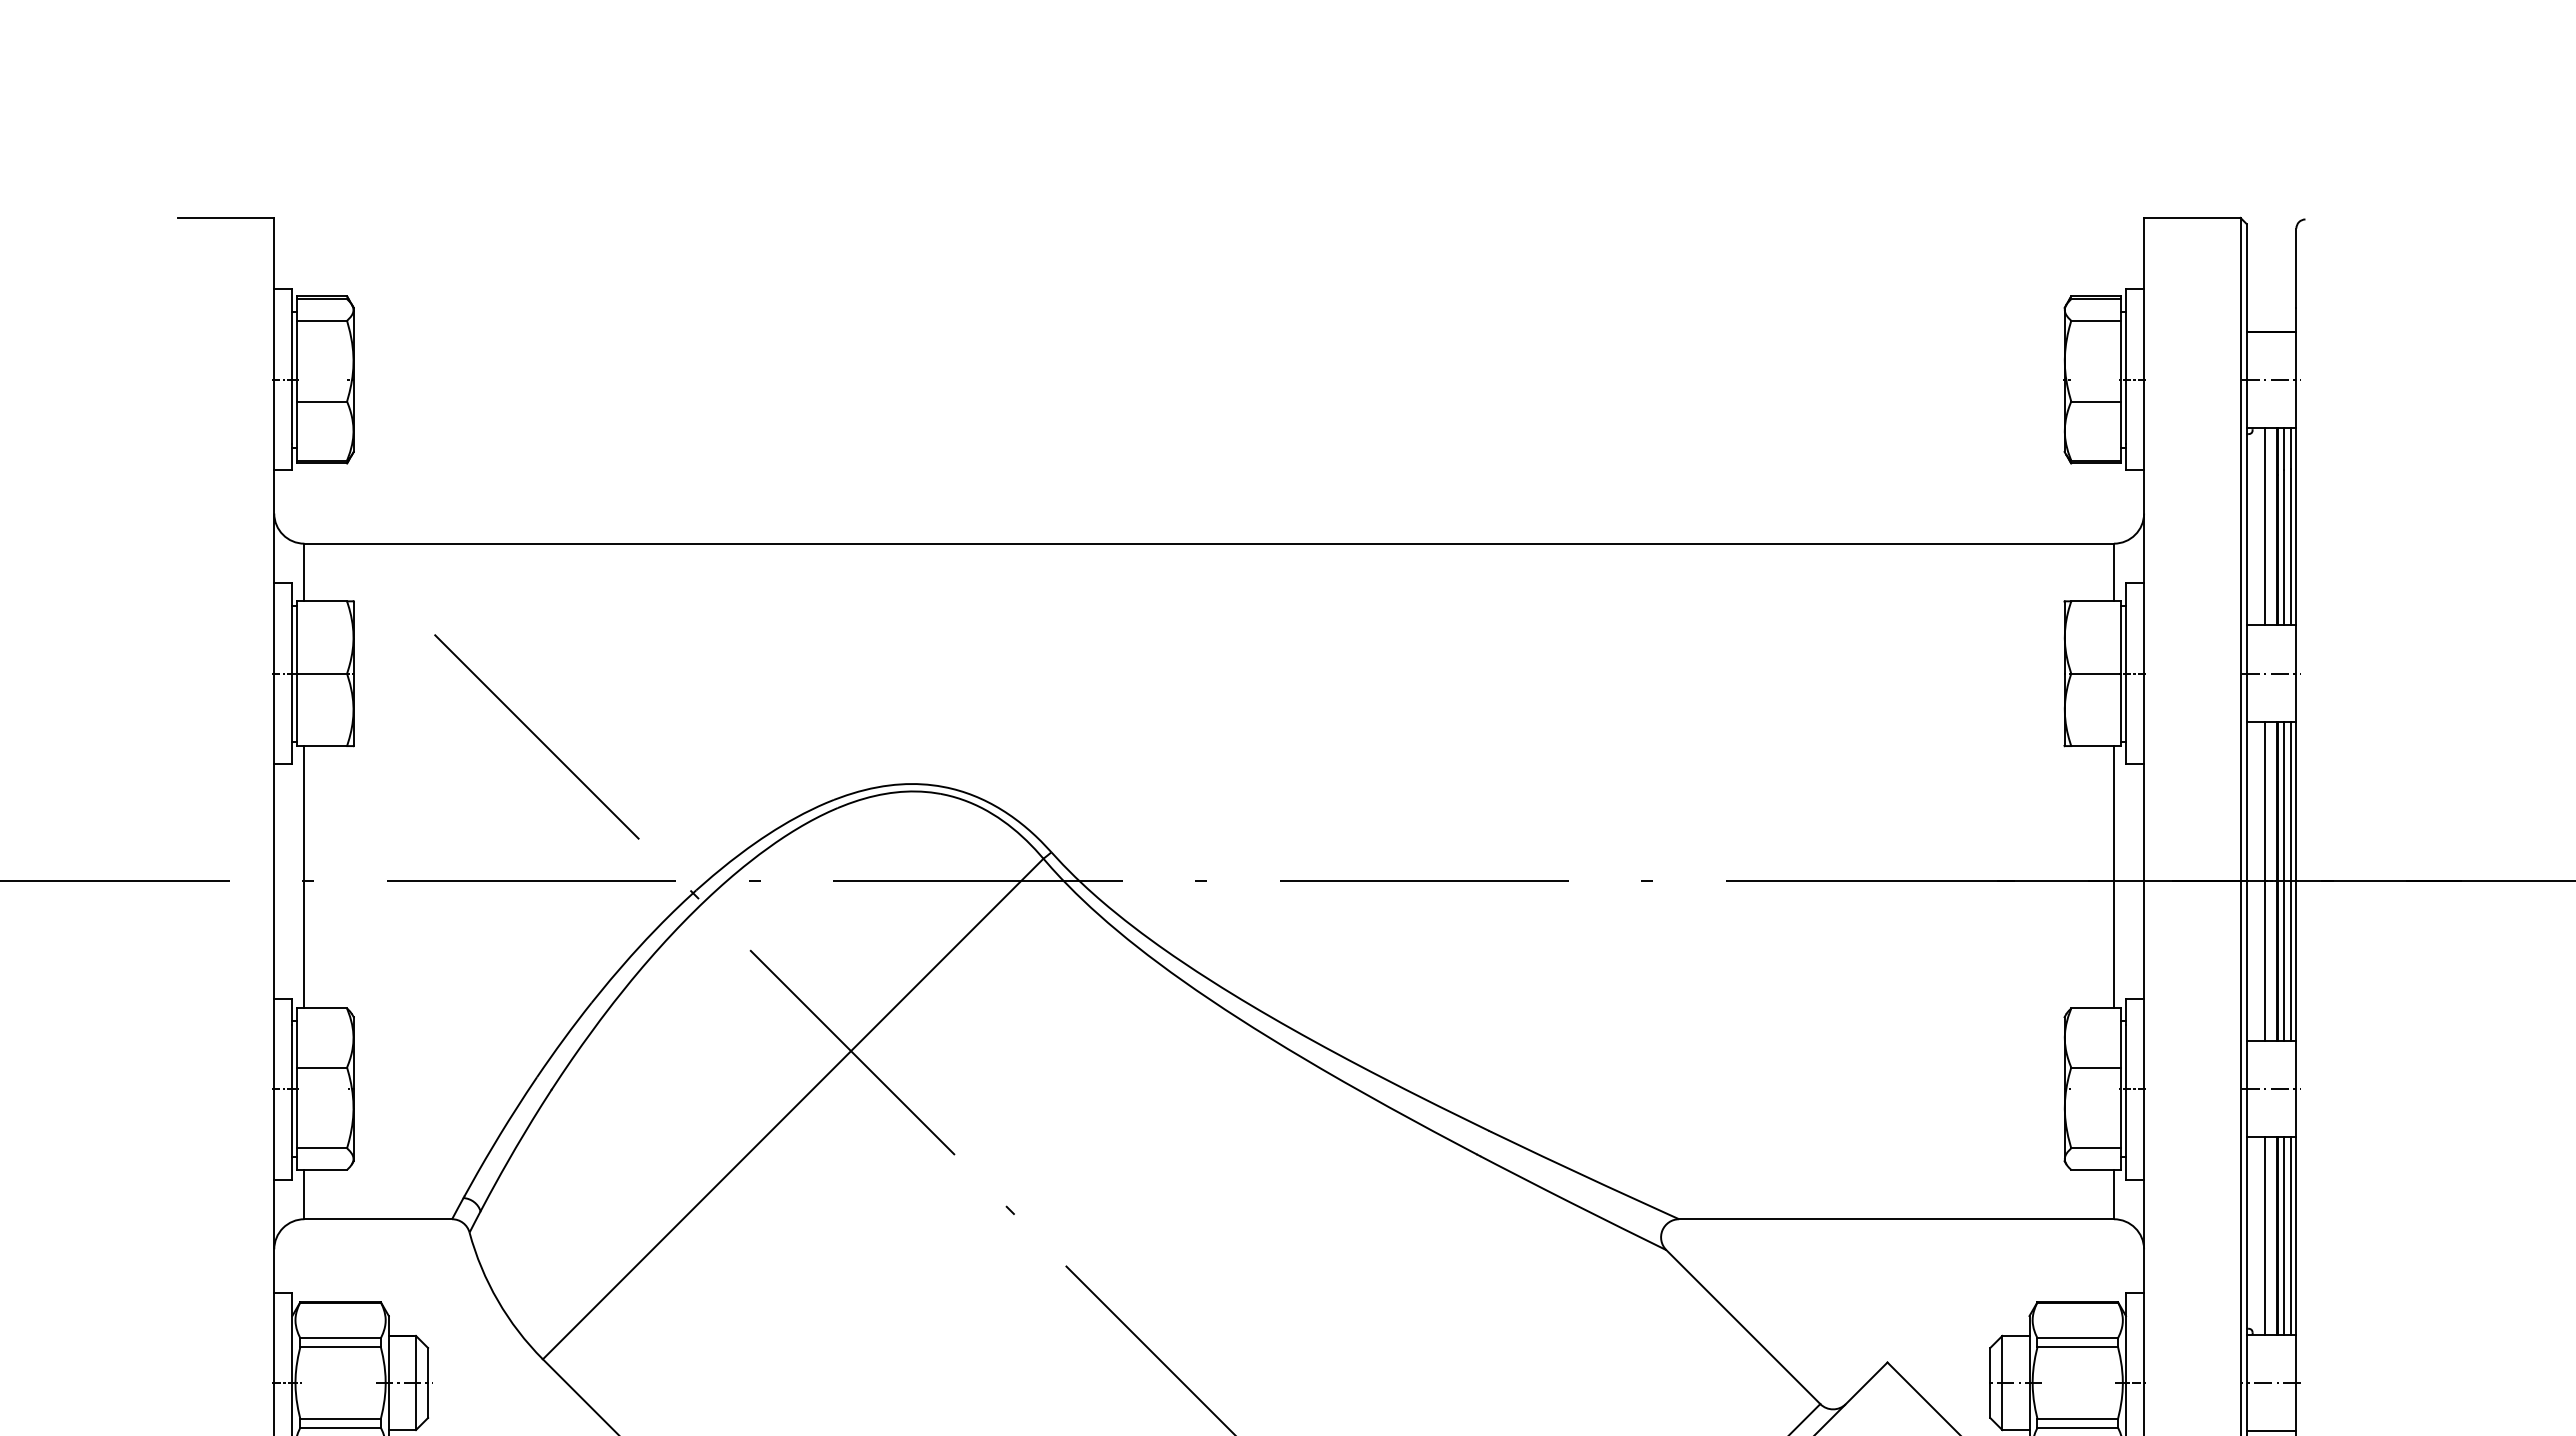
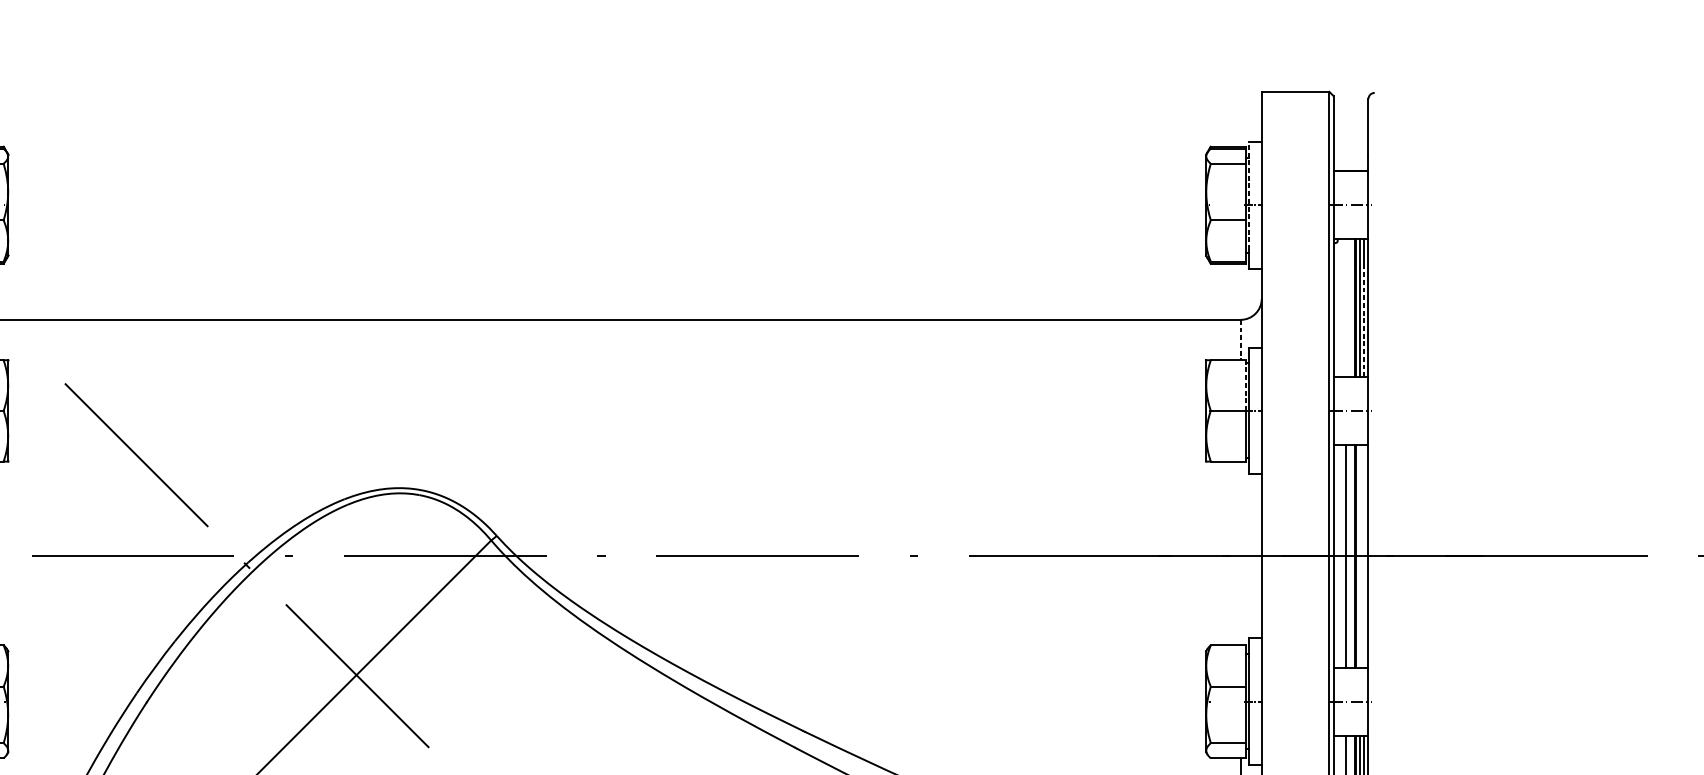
line: (2126, 366) -> (1249, 195), solid -> dashed
line: (2264, 526) -> (1346, 307), removed
line: (2290, 546) -> (1364, 321), solid -> dashed
line: (2113, 572) -> (1240, 340), solid -> dashed
line: (2121, 637) -> (1245, 385), solid -> dashed
line: (2113, 877) -> (1240, 553), removed
line: (2284, 880) -> (1360, 555), removed
line: (2290, 880) -> (1364, 555), removed

